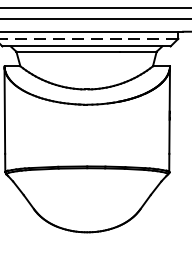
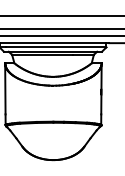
line: (90, 39) -> (55, 47), dashed -> solid

